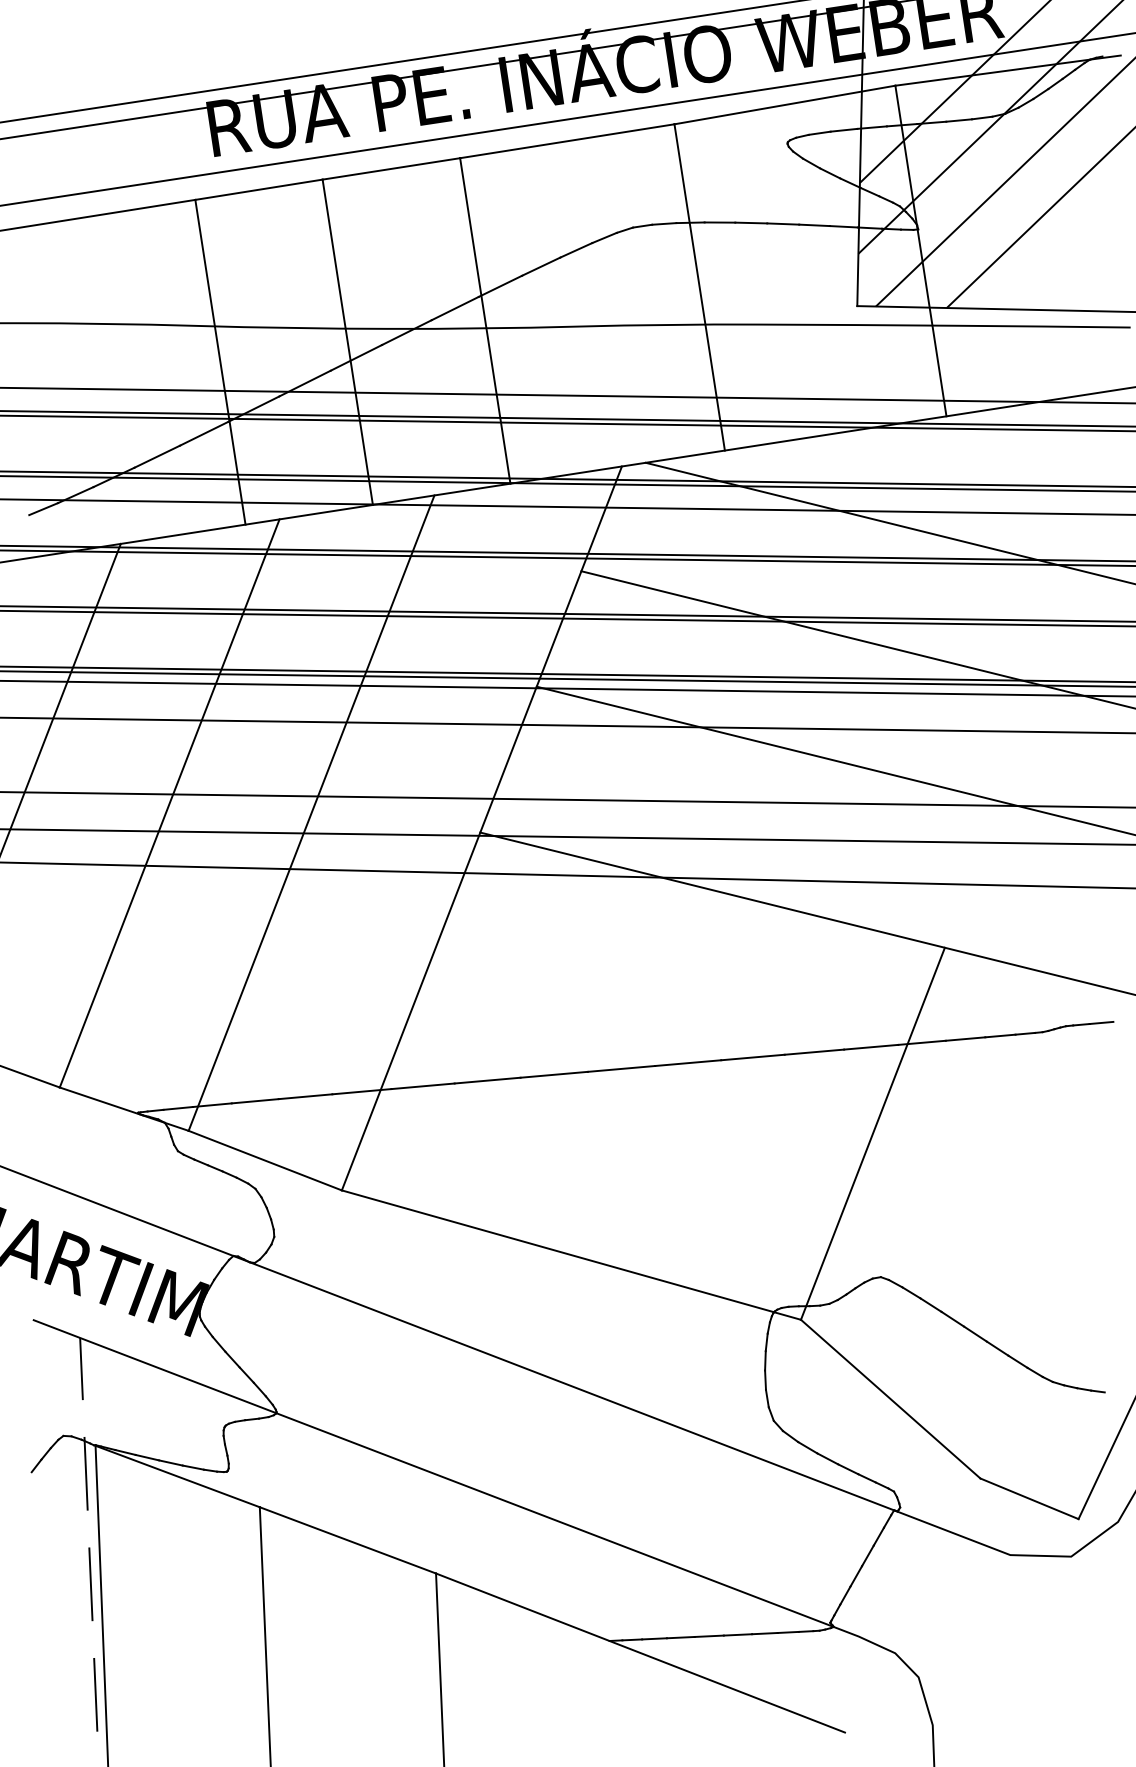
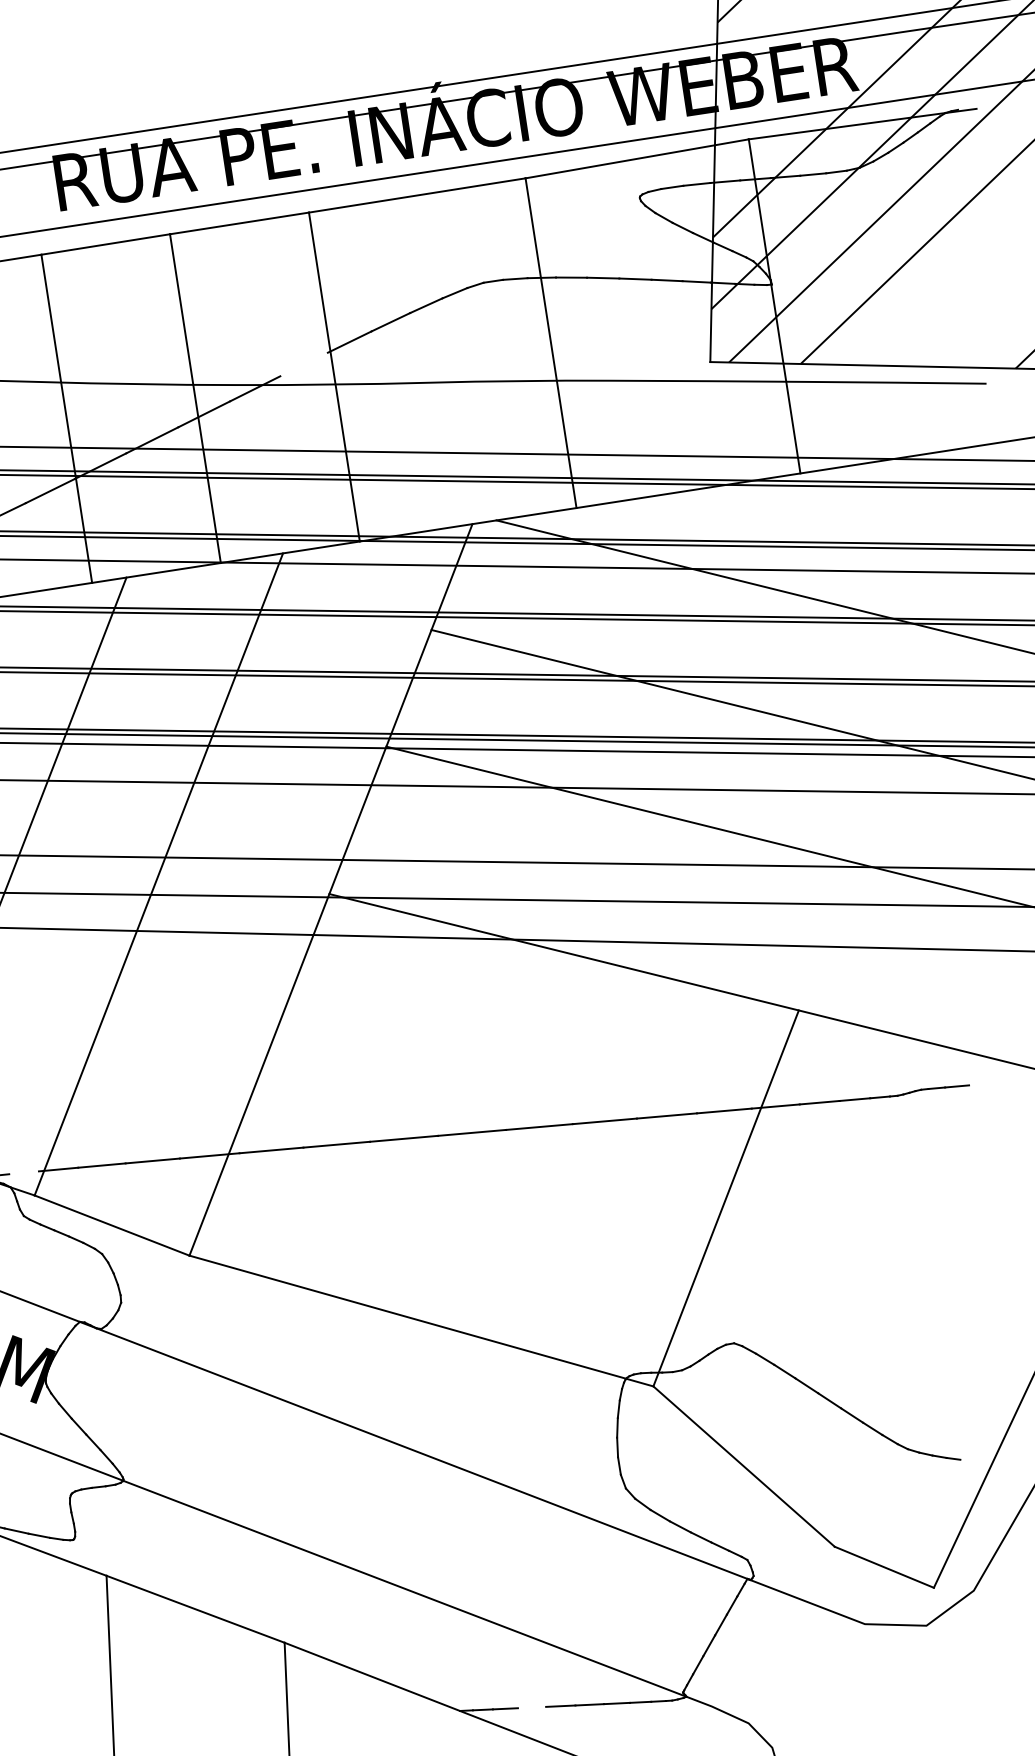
line: (454, 308) -> (303, 364), removed
line: (177, 1108) -> (23, 1172), removed
line: (680, 1637) -> (531, 1707), removed

